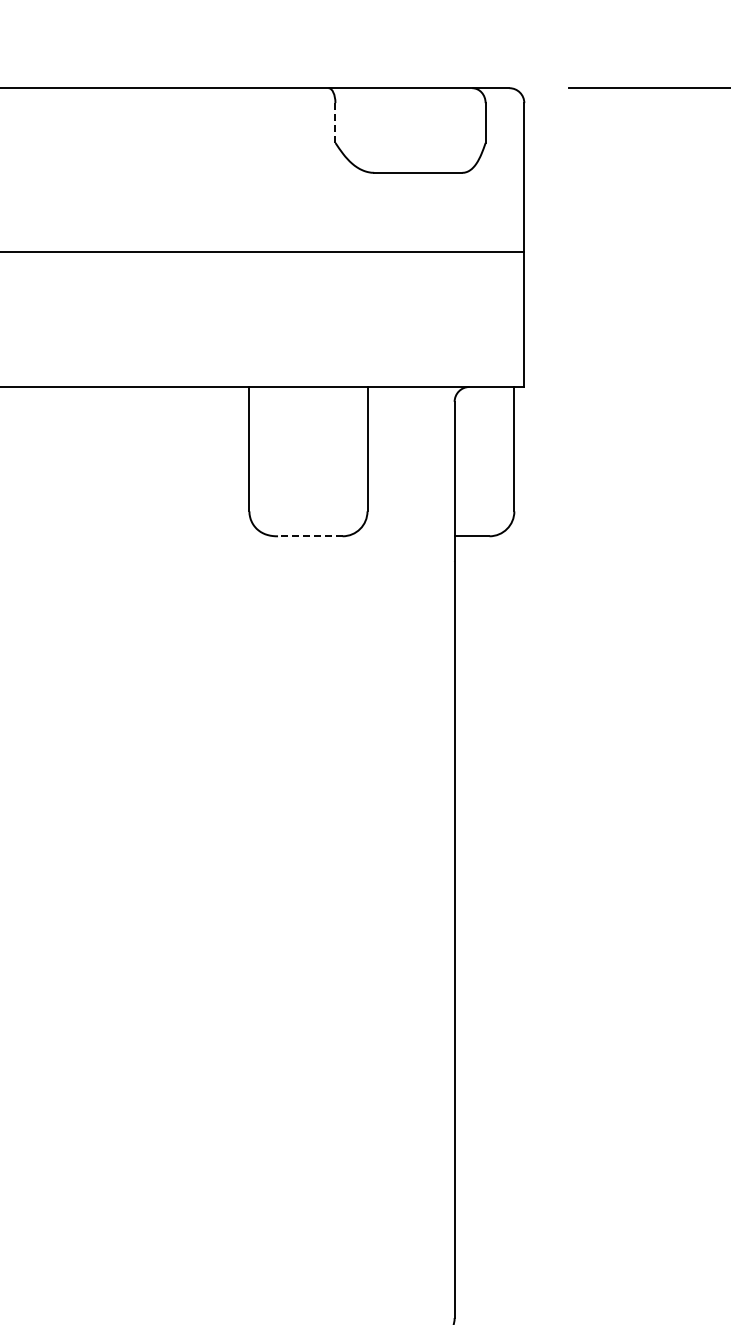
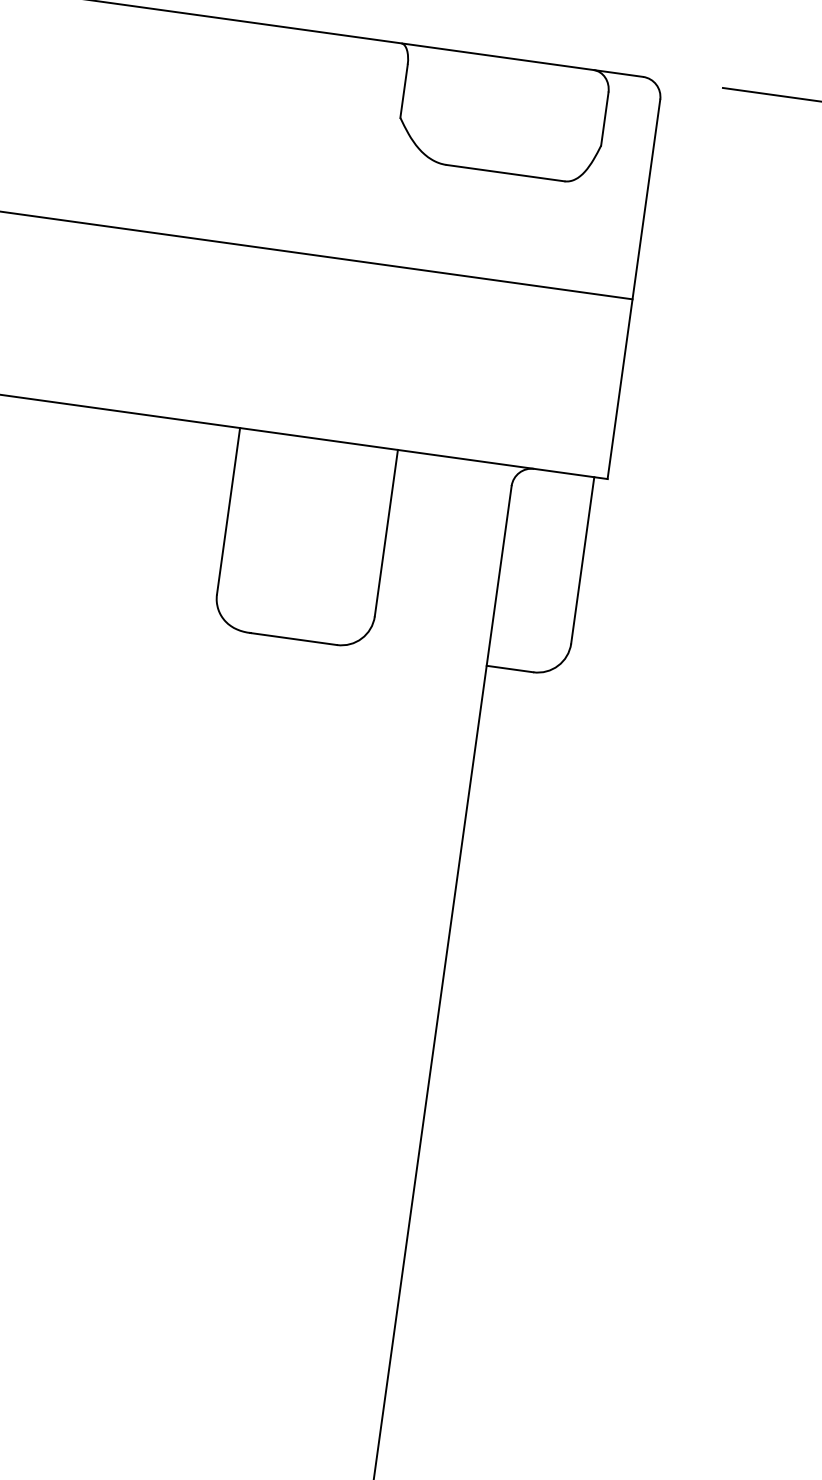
line: (335, 123) -> (404, 91), dashed -> solid
line: (309, 536) -> (292, 639), dashed -> solid

